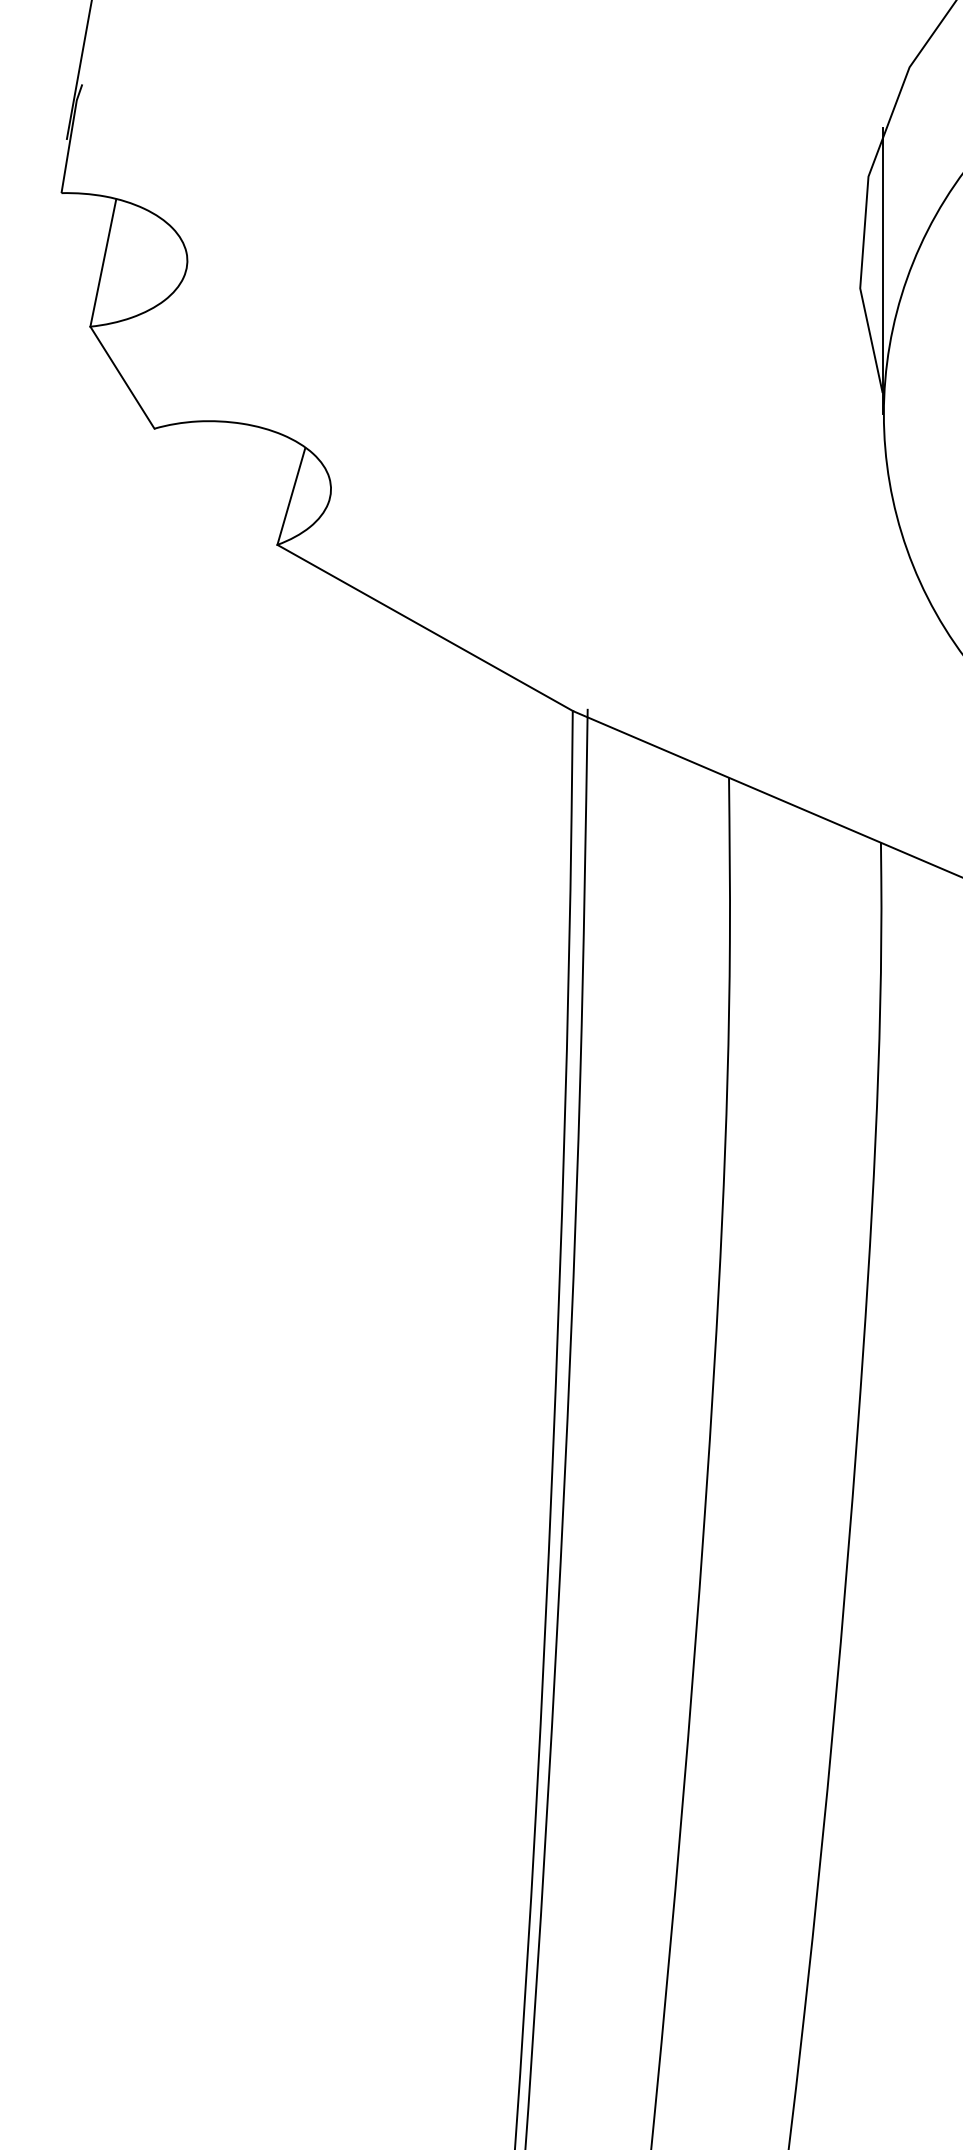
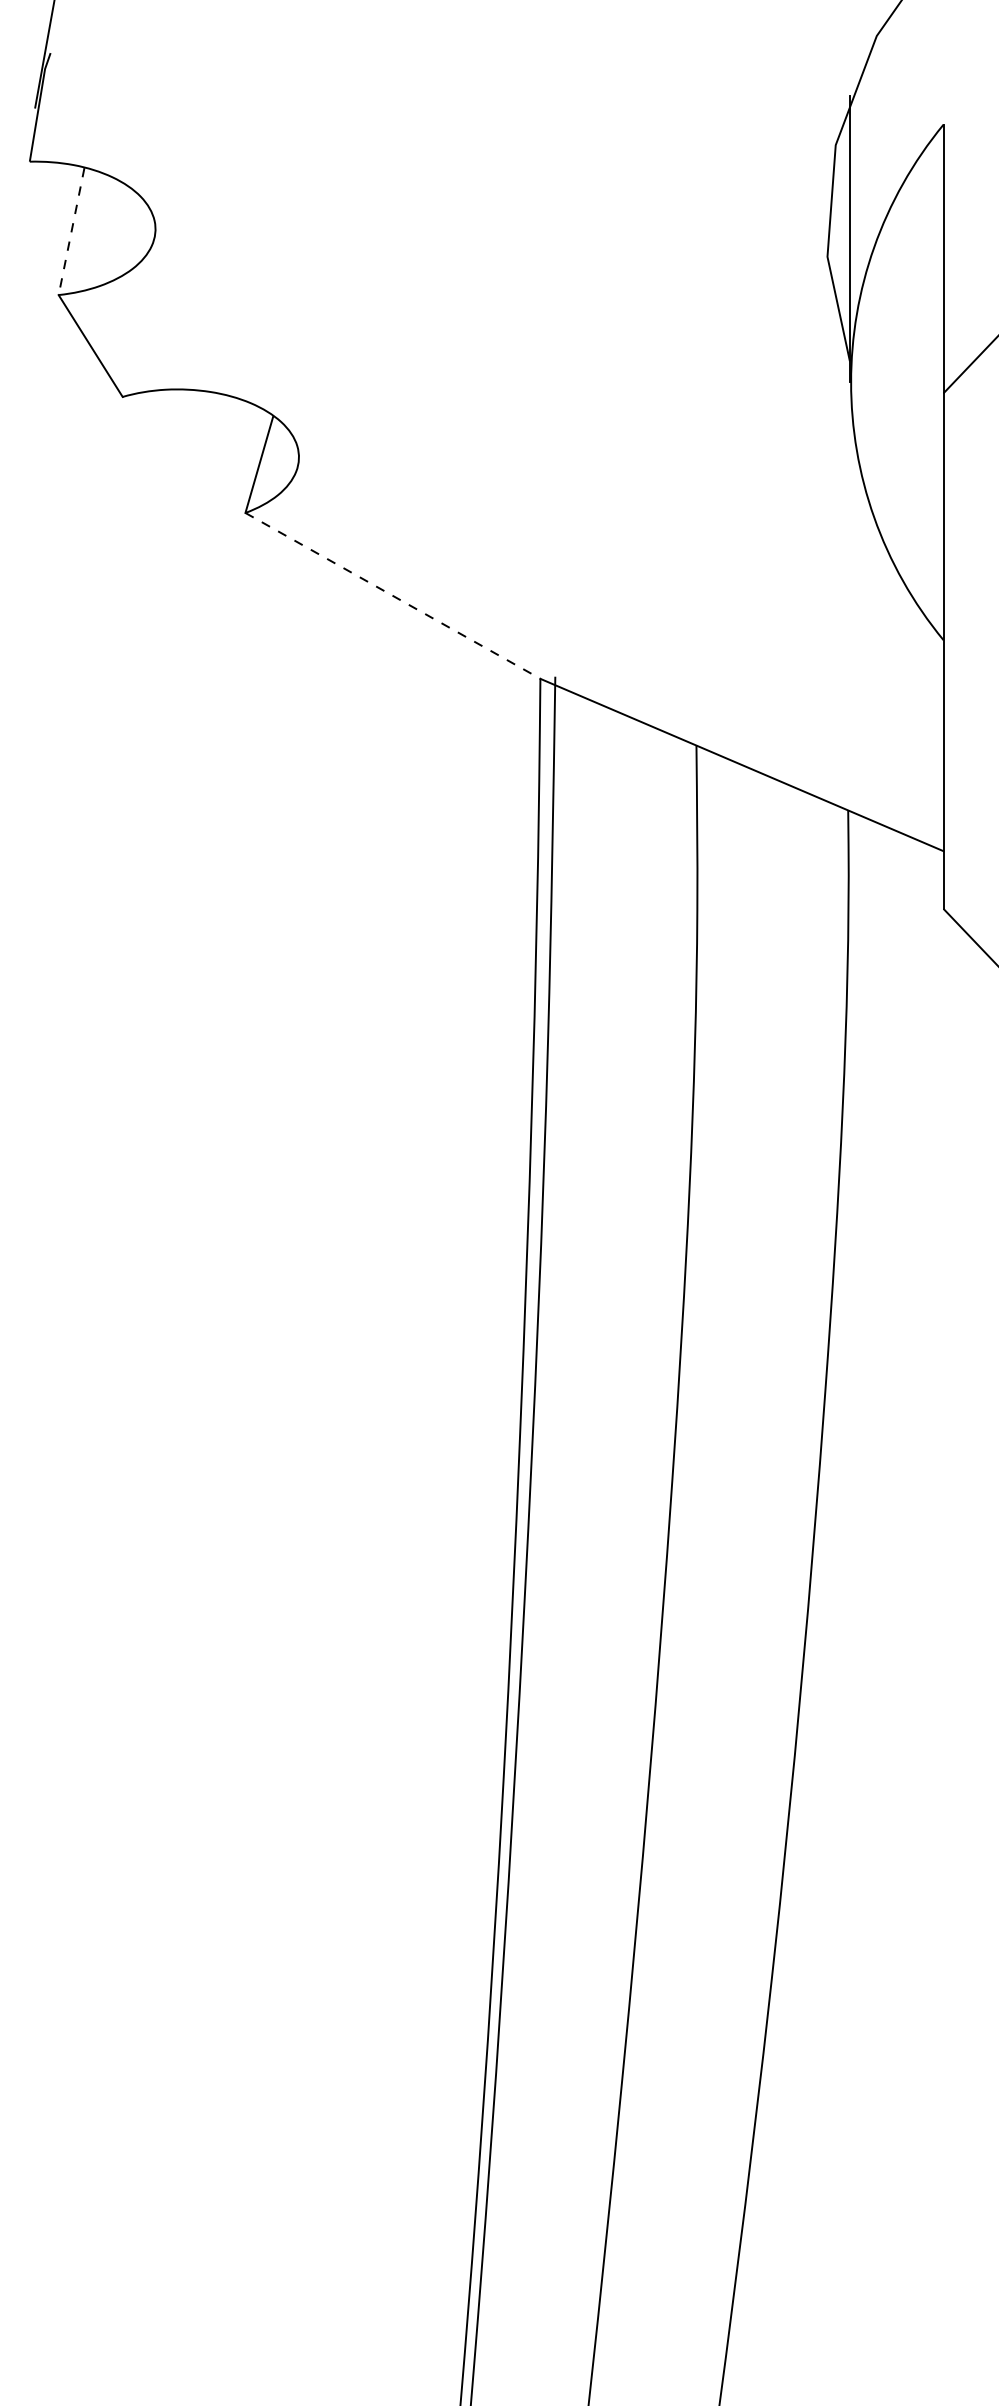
line: (103, 263) -> (71, 231), solid -> dashed
line: (425, 628) -> (393, 596), solid -> dashed

